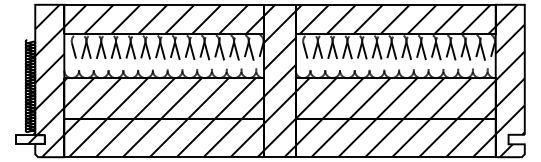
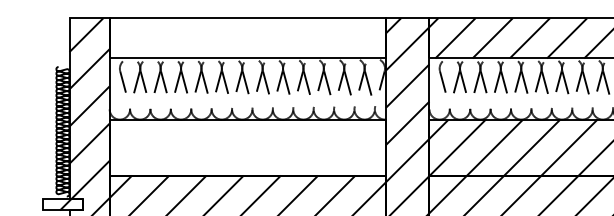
hatch: (164, 18) -> (248, 37), removed
hatch: (164, 98) -> (248, 147), removed

